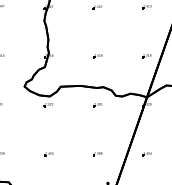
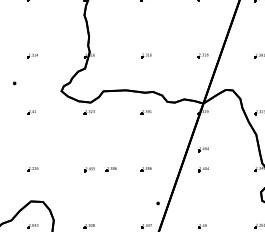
part: (147, 136) -> (203, 149), added
part: (66, 154) -> (110, 169), added

